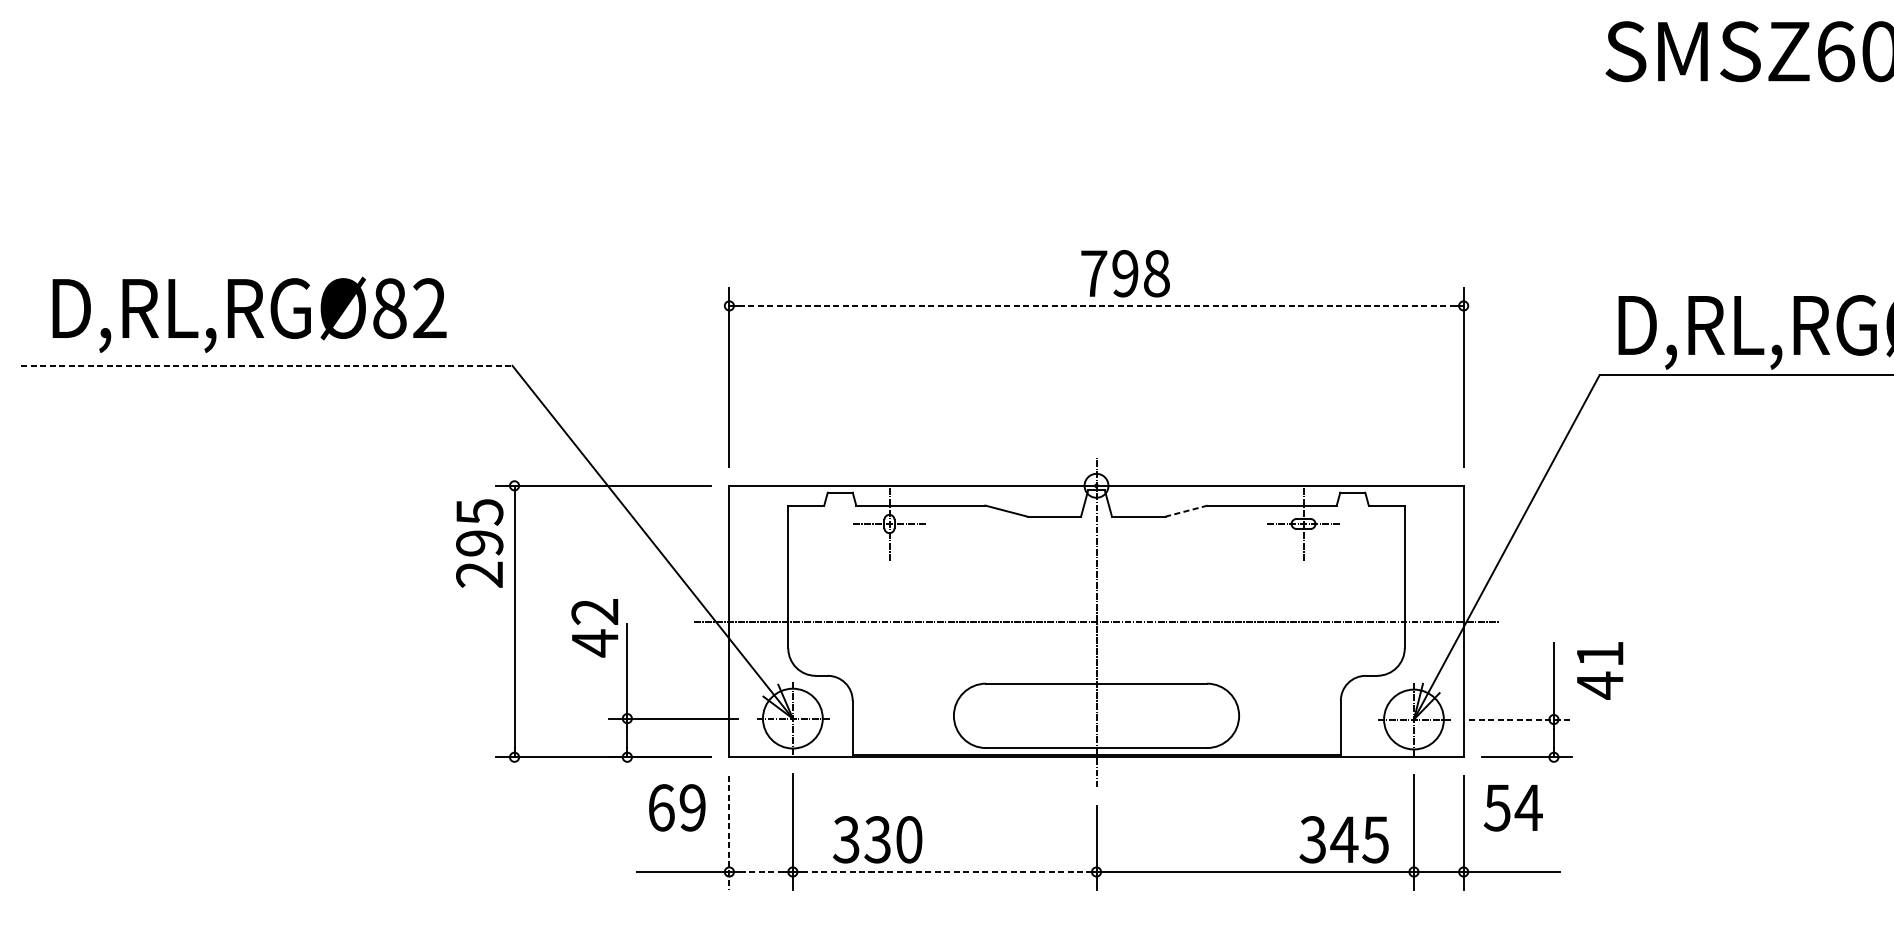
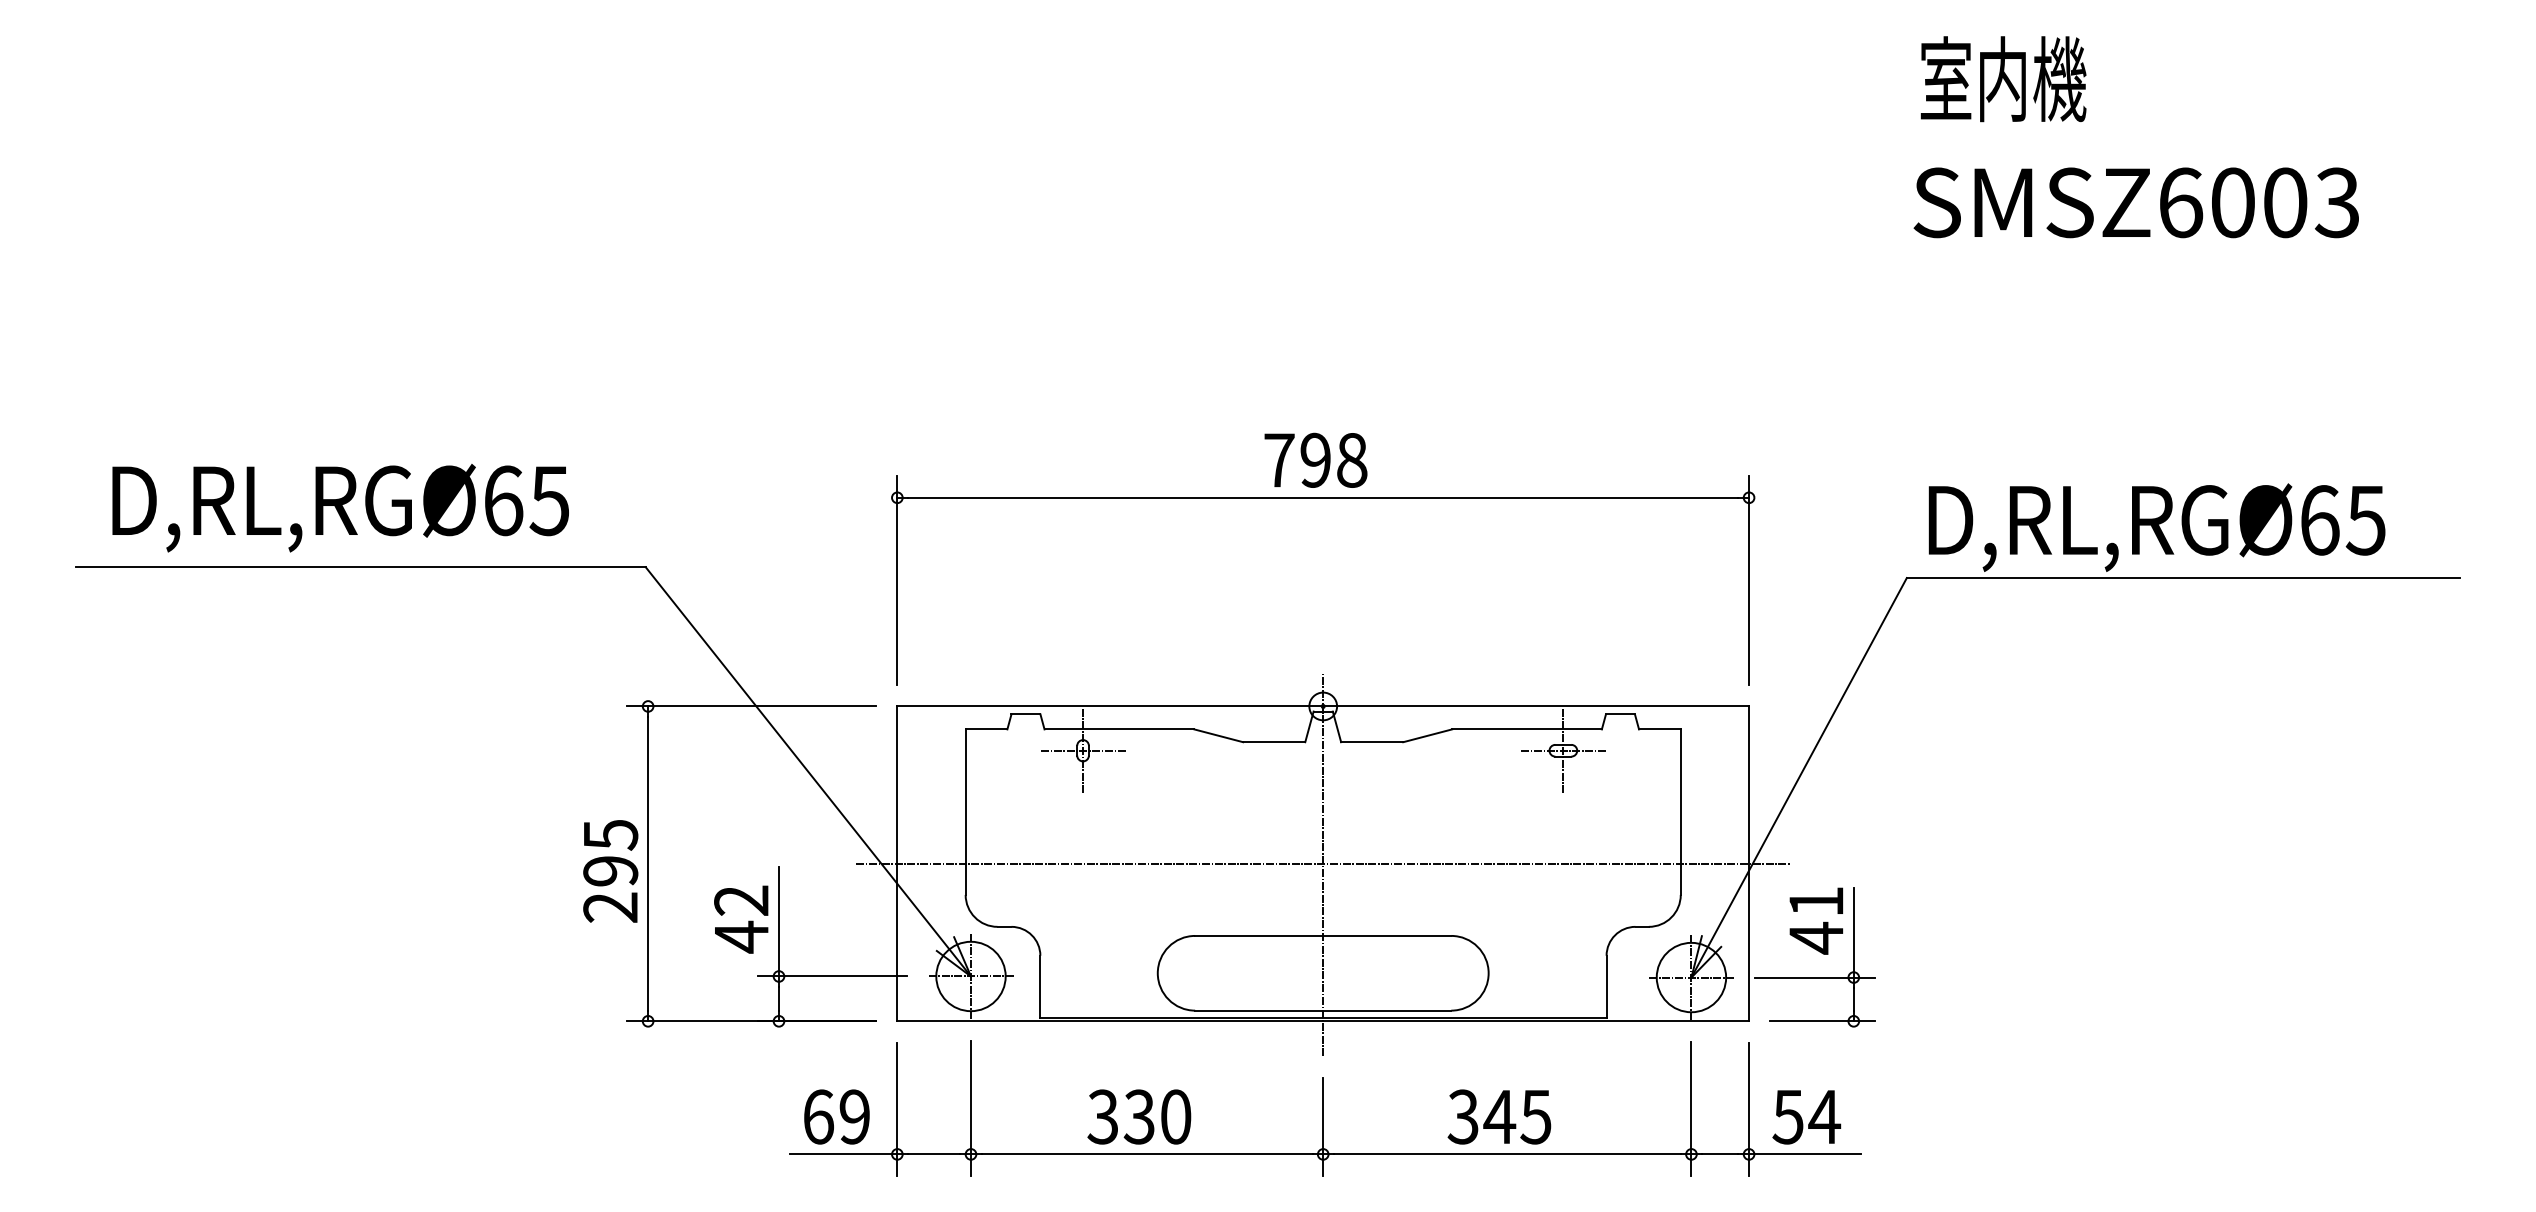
text: (1125, 272) -> (1315, 459), moved
line: (1096, 305) -> (1323, 497), dashed -> solid
text: (409, 308) -> (526, 500), D,RL,RGØ82 -> D,RL,RGØ65
line: (266, 366) -> (360, 567), dashed -> solid
line: (1186, 510) -> (1427, 735), dashed -> solid
text: (479, 543) -> (610, 871), moved
text: (595, 628) -> (741, 919), moved
text: (1600, 670) -> (1816, 920), moved
line: (1520, 719) -> (1815, 977), dashed -> solid
text: (676, 807) -> (836, 1116), moved
text: (1513, 808) -> (1806, 1117), moved
line: (729, 833) -> (897, 1109), dashed -> solid
text: (877, 839) -> (1139, 1116), moved
text: (1344, 839) -> (1499, 1116), moved
line: (760, 872) -> (933, 1154), dashed -> solid
line: (945, 872) -> (1147, 1154), dashed -> solid

